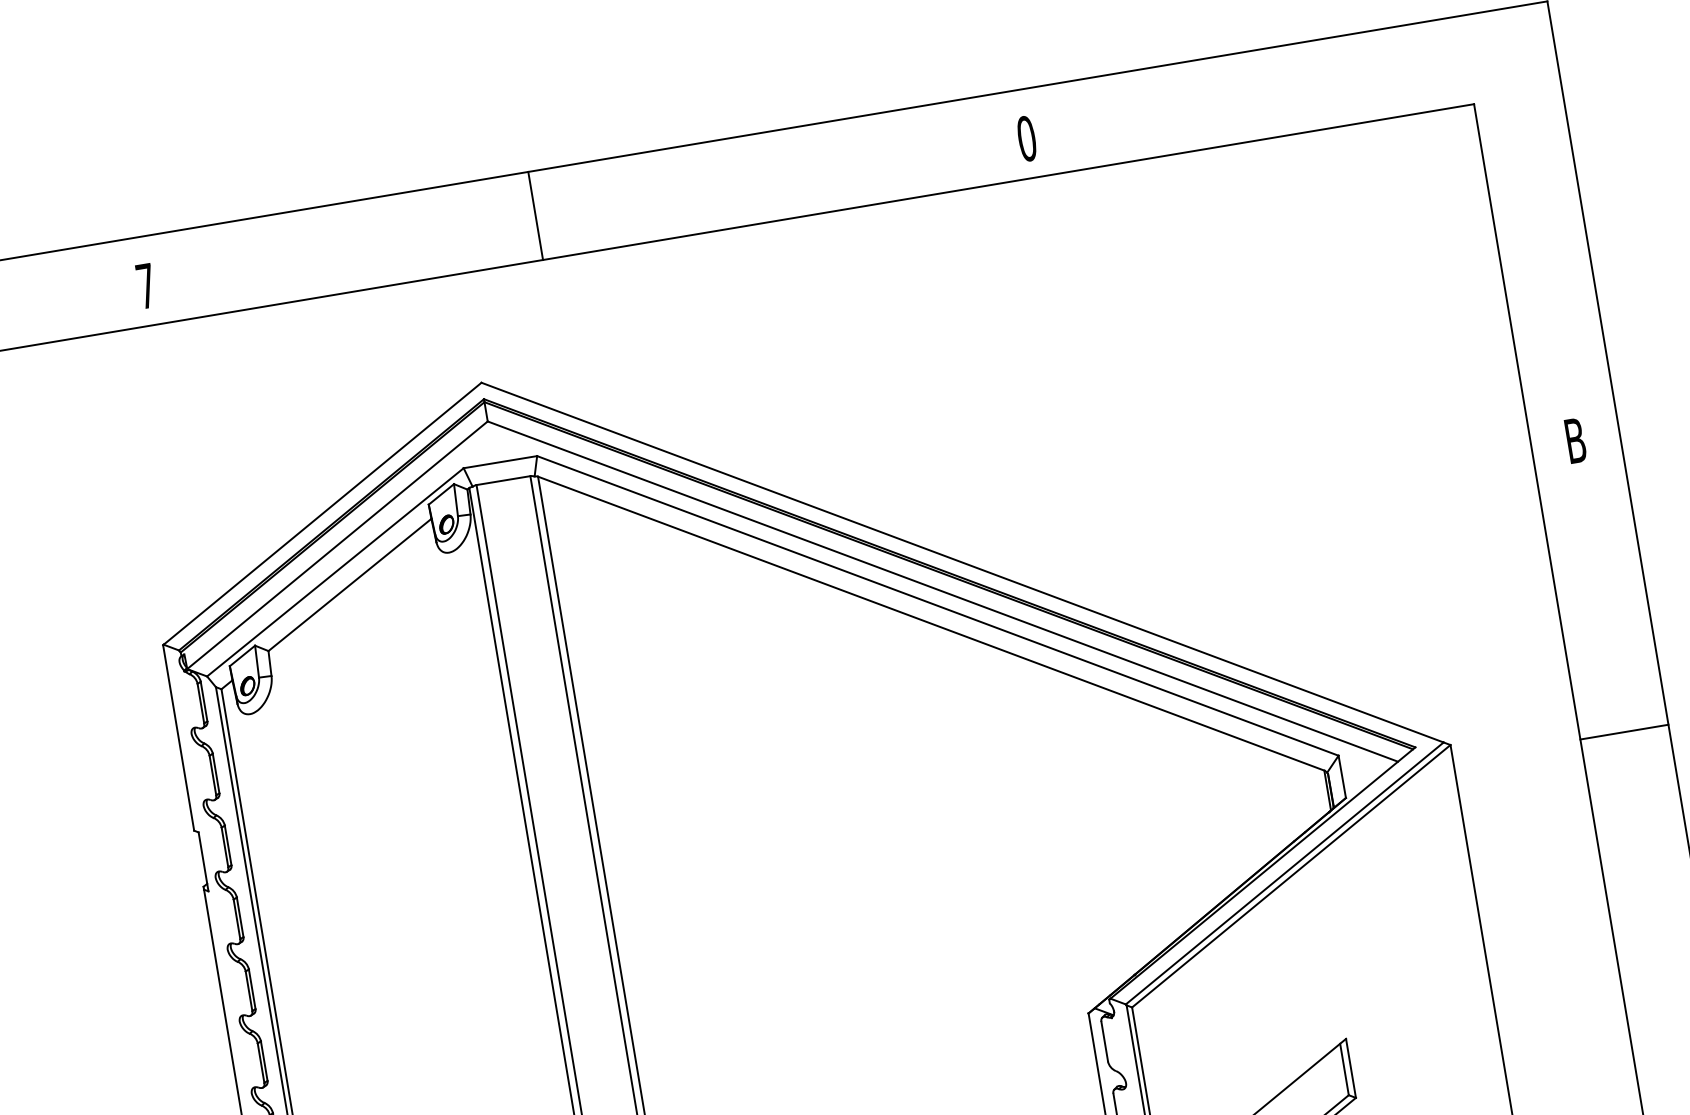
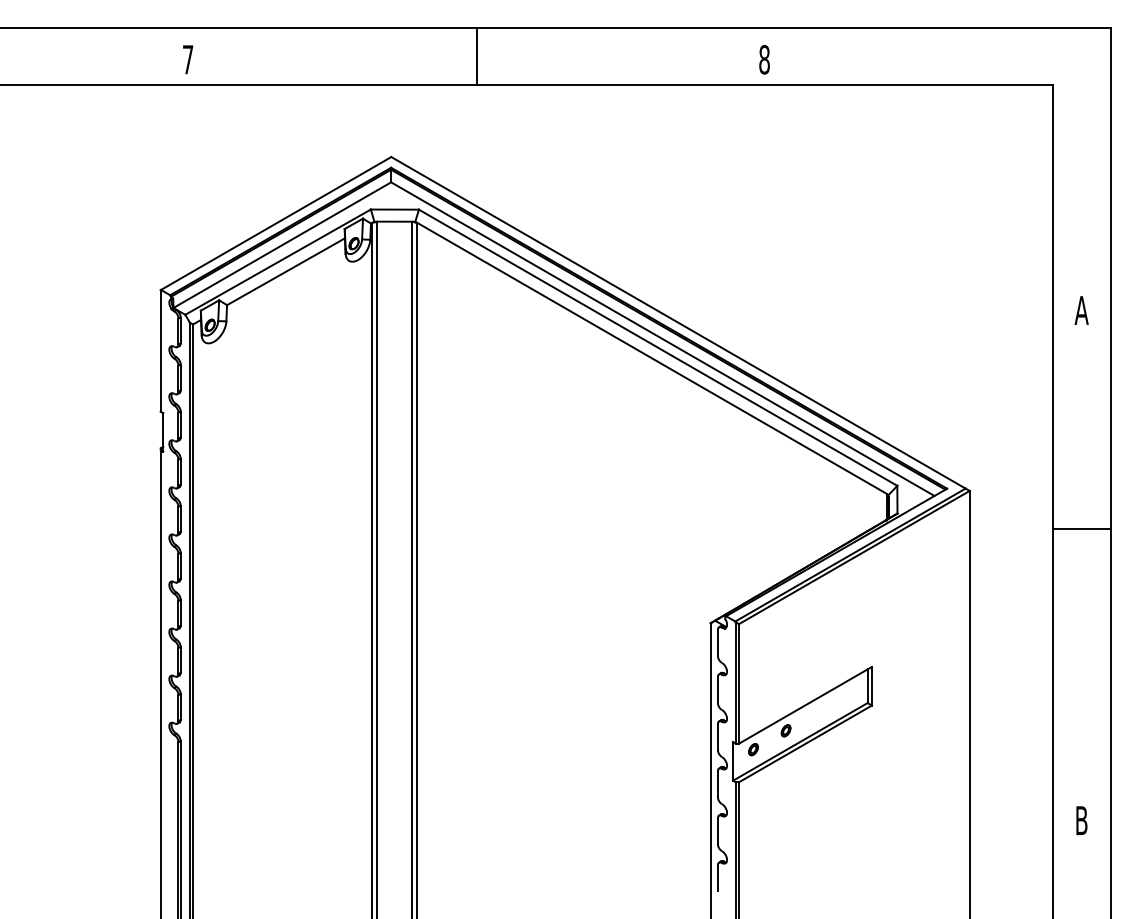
text: (1026, 138) -> (764, 59), 0 -> 8
line: (535, 215) -> (476, 56), moved
text: (1575, 440) -> (1081, 310), B -> A
line: (1623, 732) -> (1081, 529), moved

